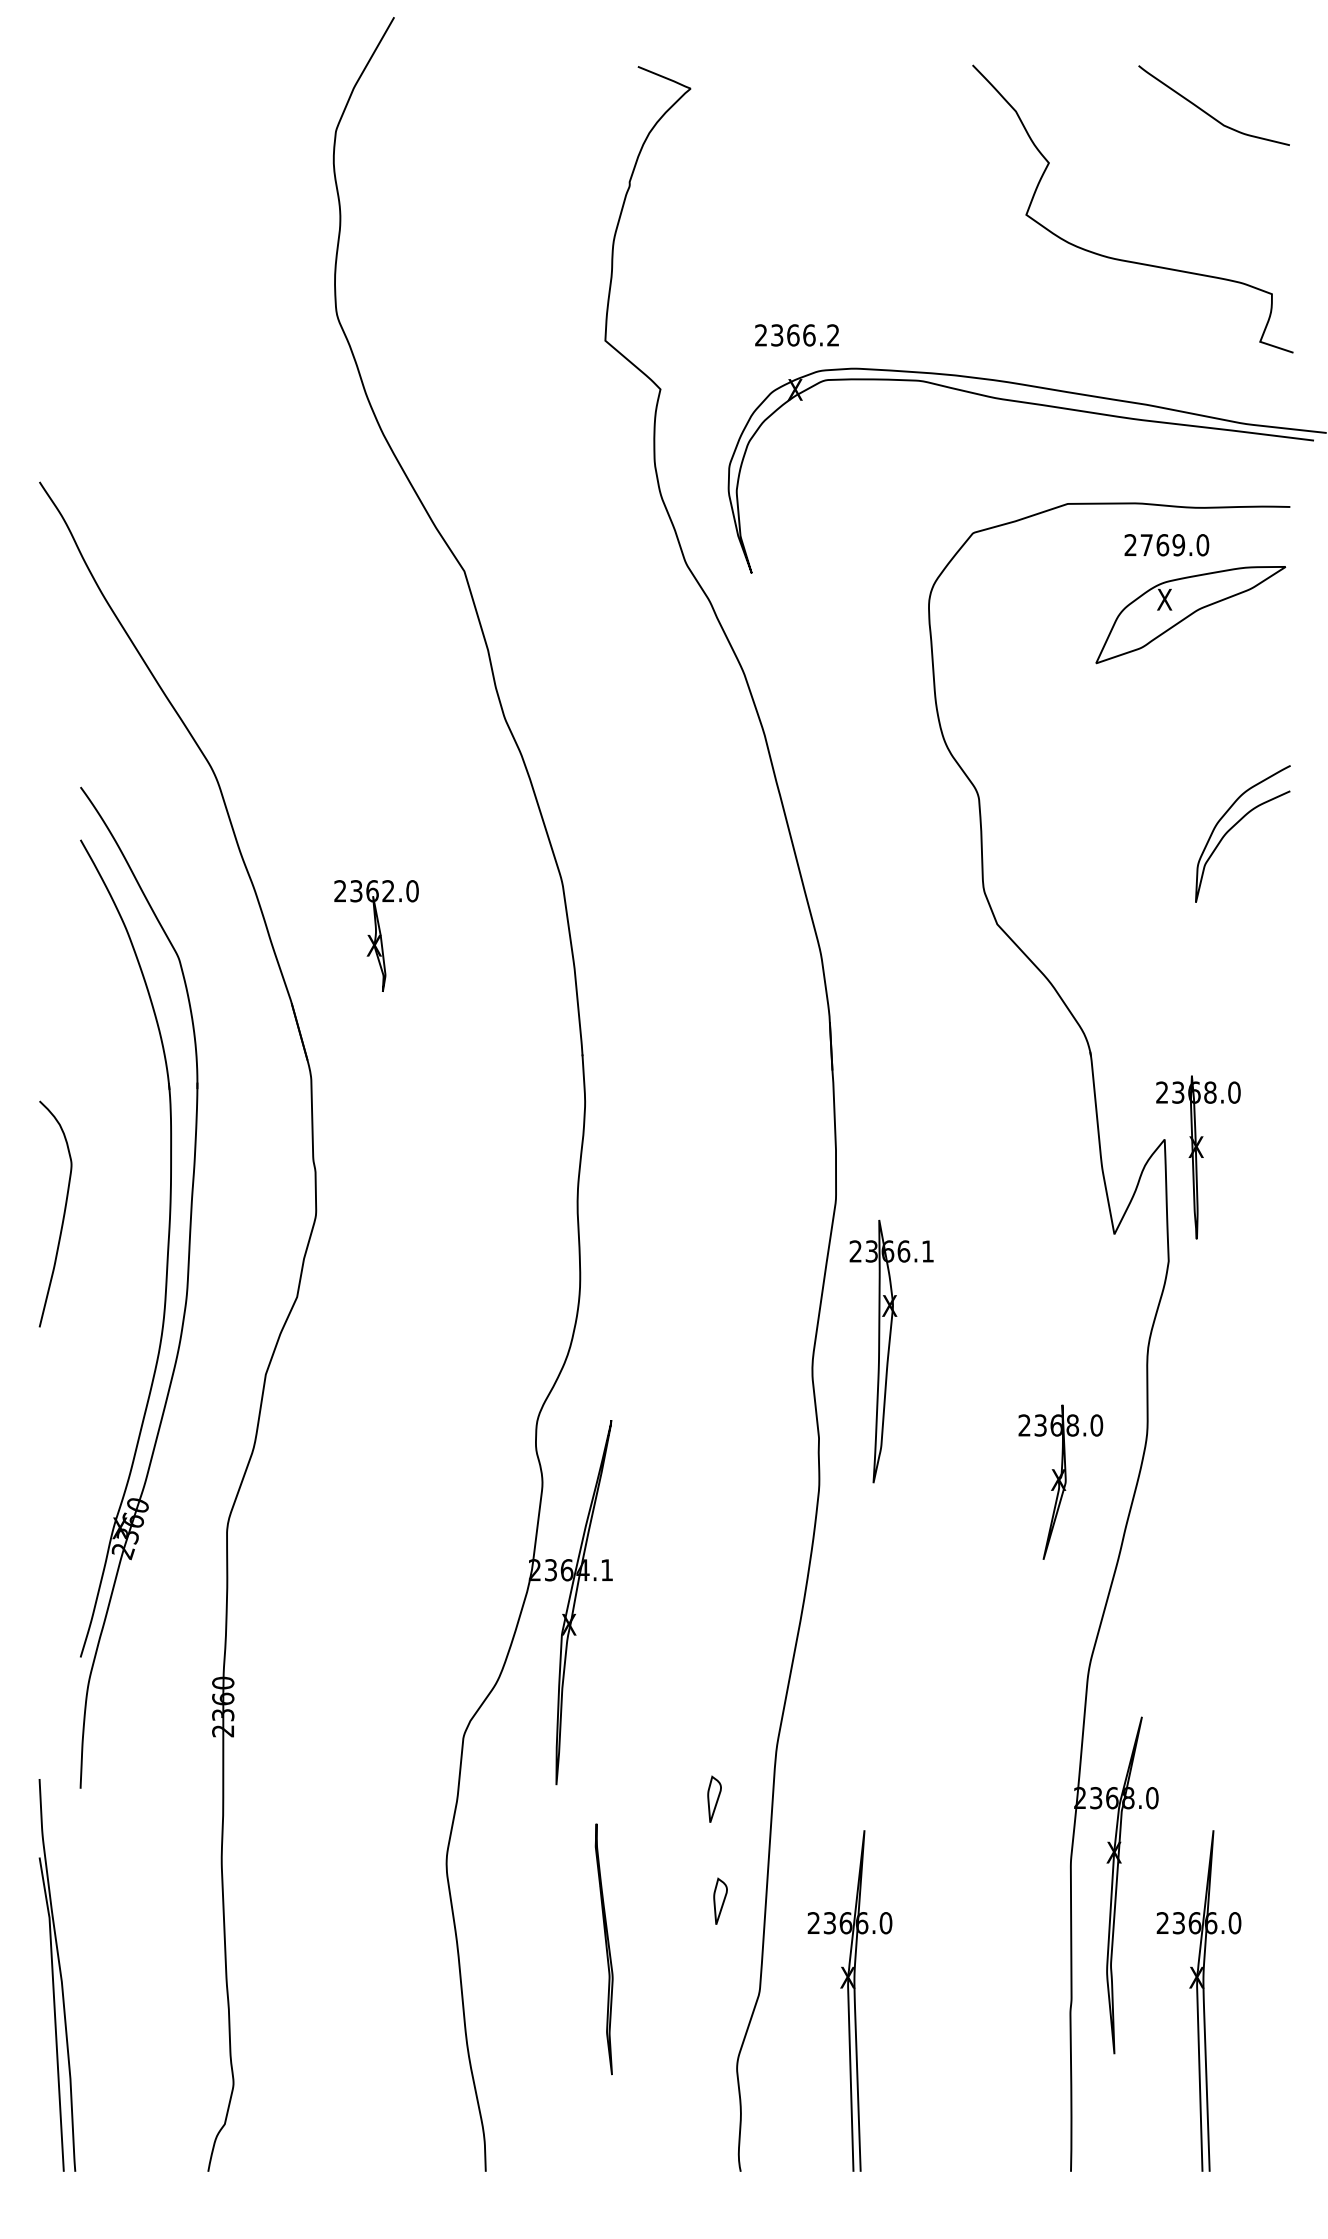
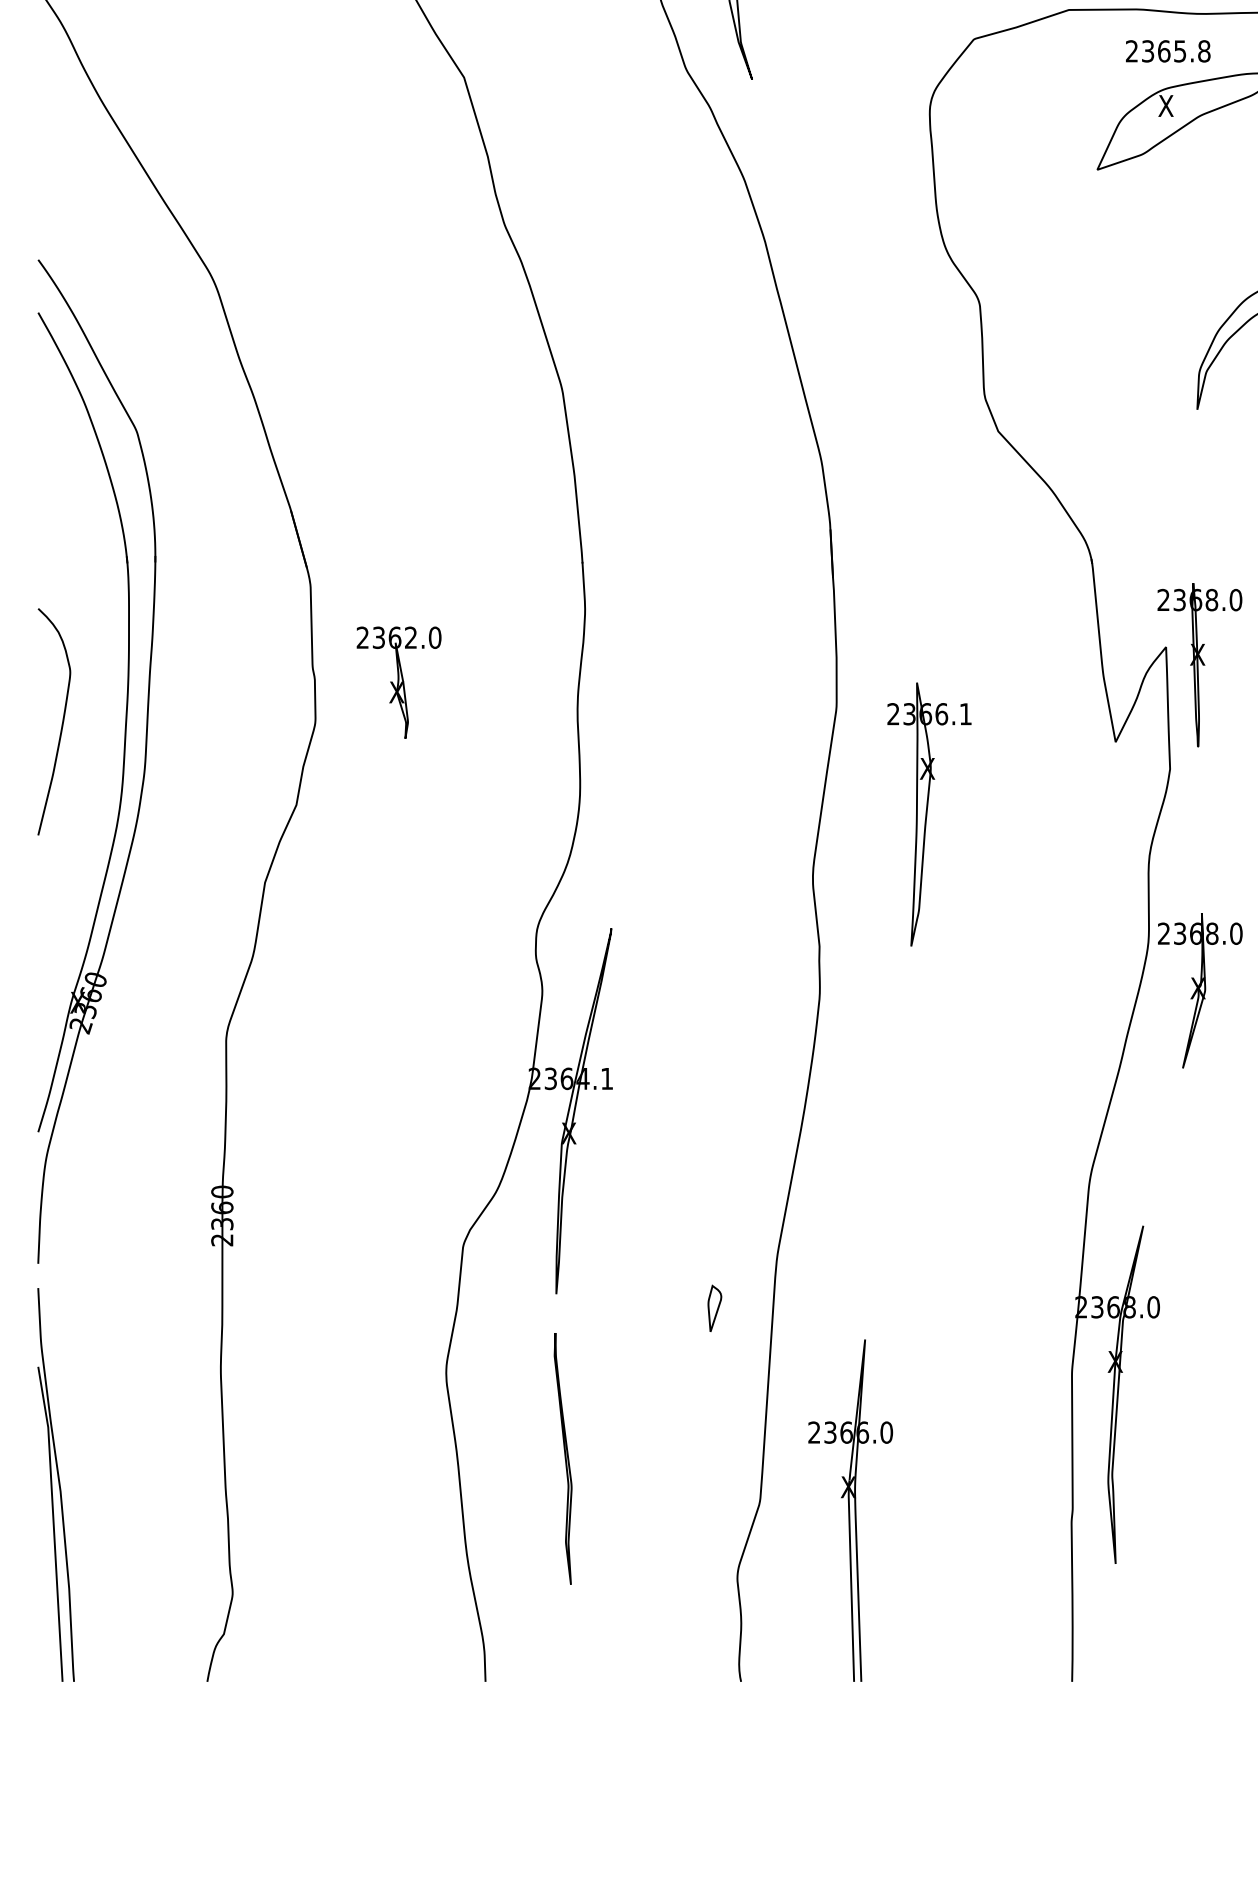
text: (1174, 545) -> (1175, 51), 2769.0 -> 2365.8
part: (376, 935) -> (399, 682), moved
part: (164, 1293) -> (122, 767), moved
part: (891, 1351) -> (929, 814), moved
part: (1060, 1481) -> (1199, 989), moved
part: (720, 1900) -> (720, 1409), removed
part: (603, 1949) -> (562, 1459), moved
part: (1198, 2000) -> (1199, 1510), removed

